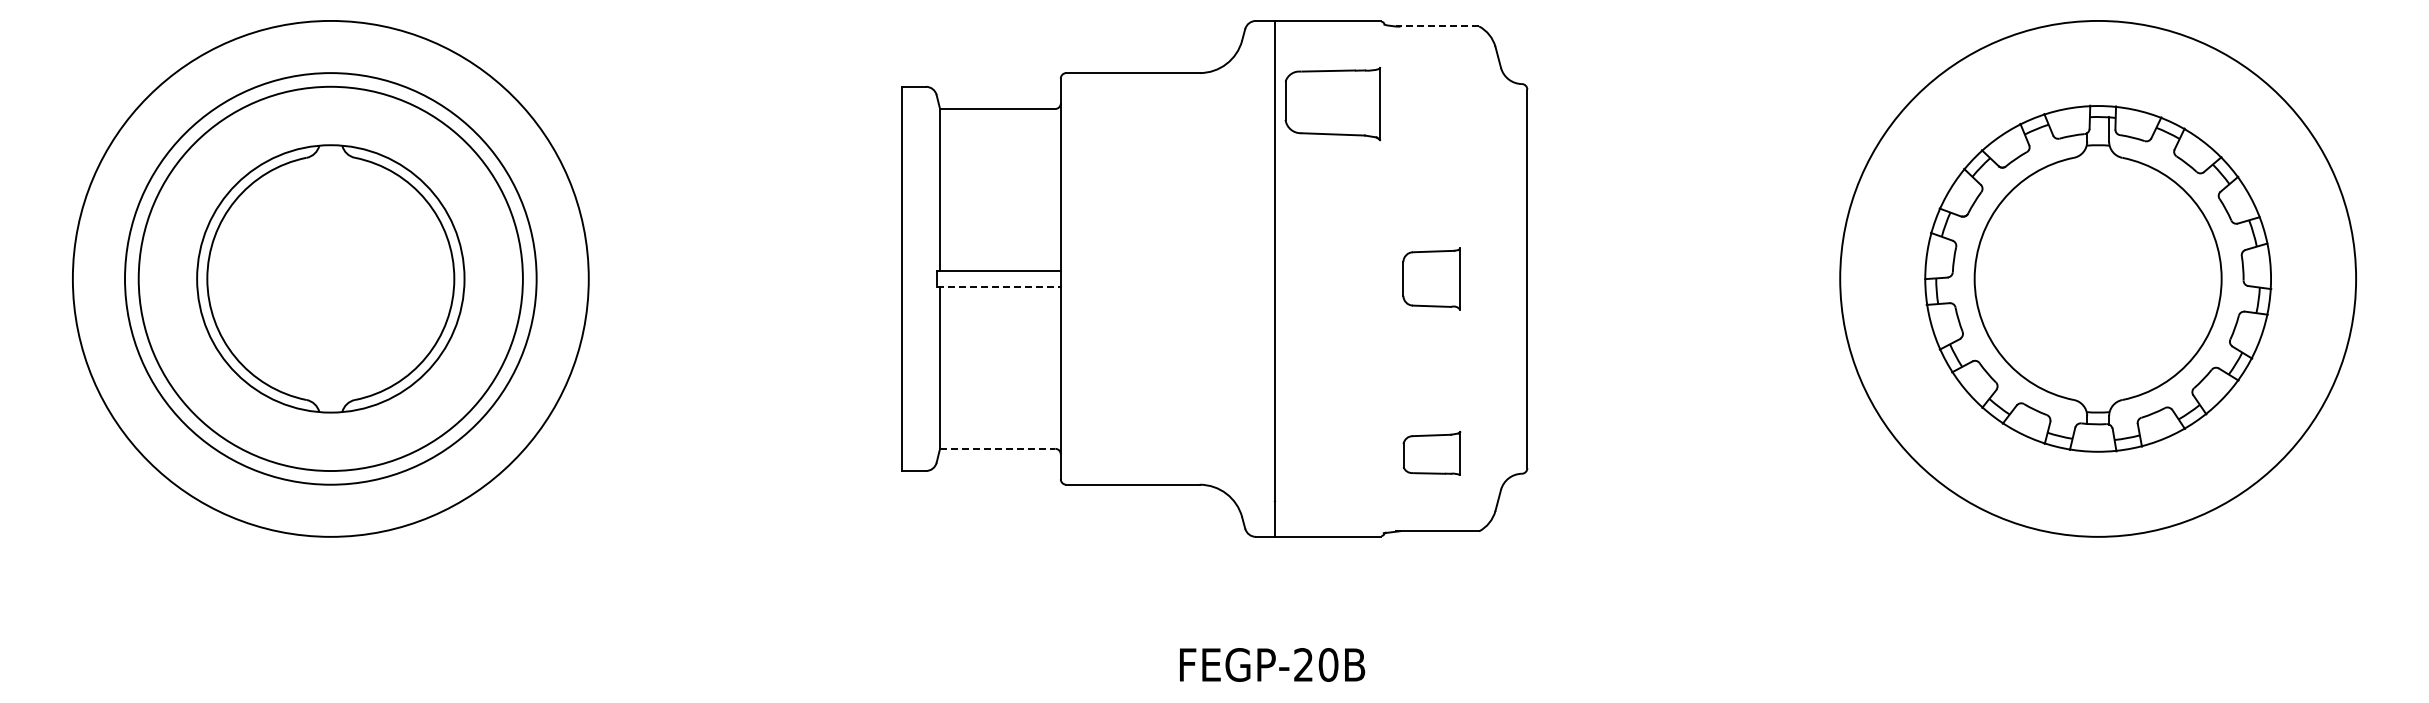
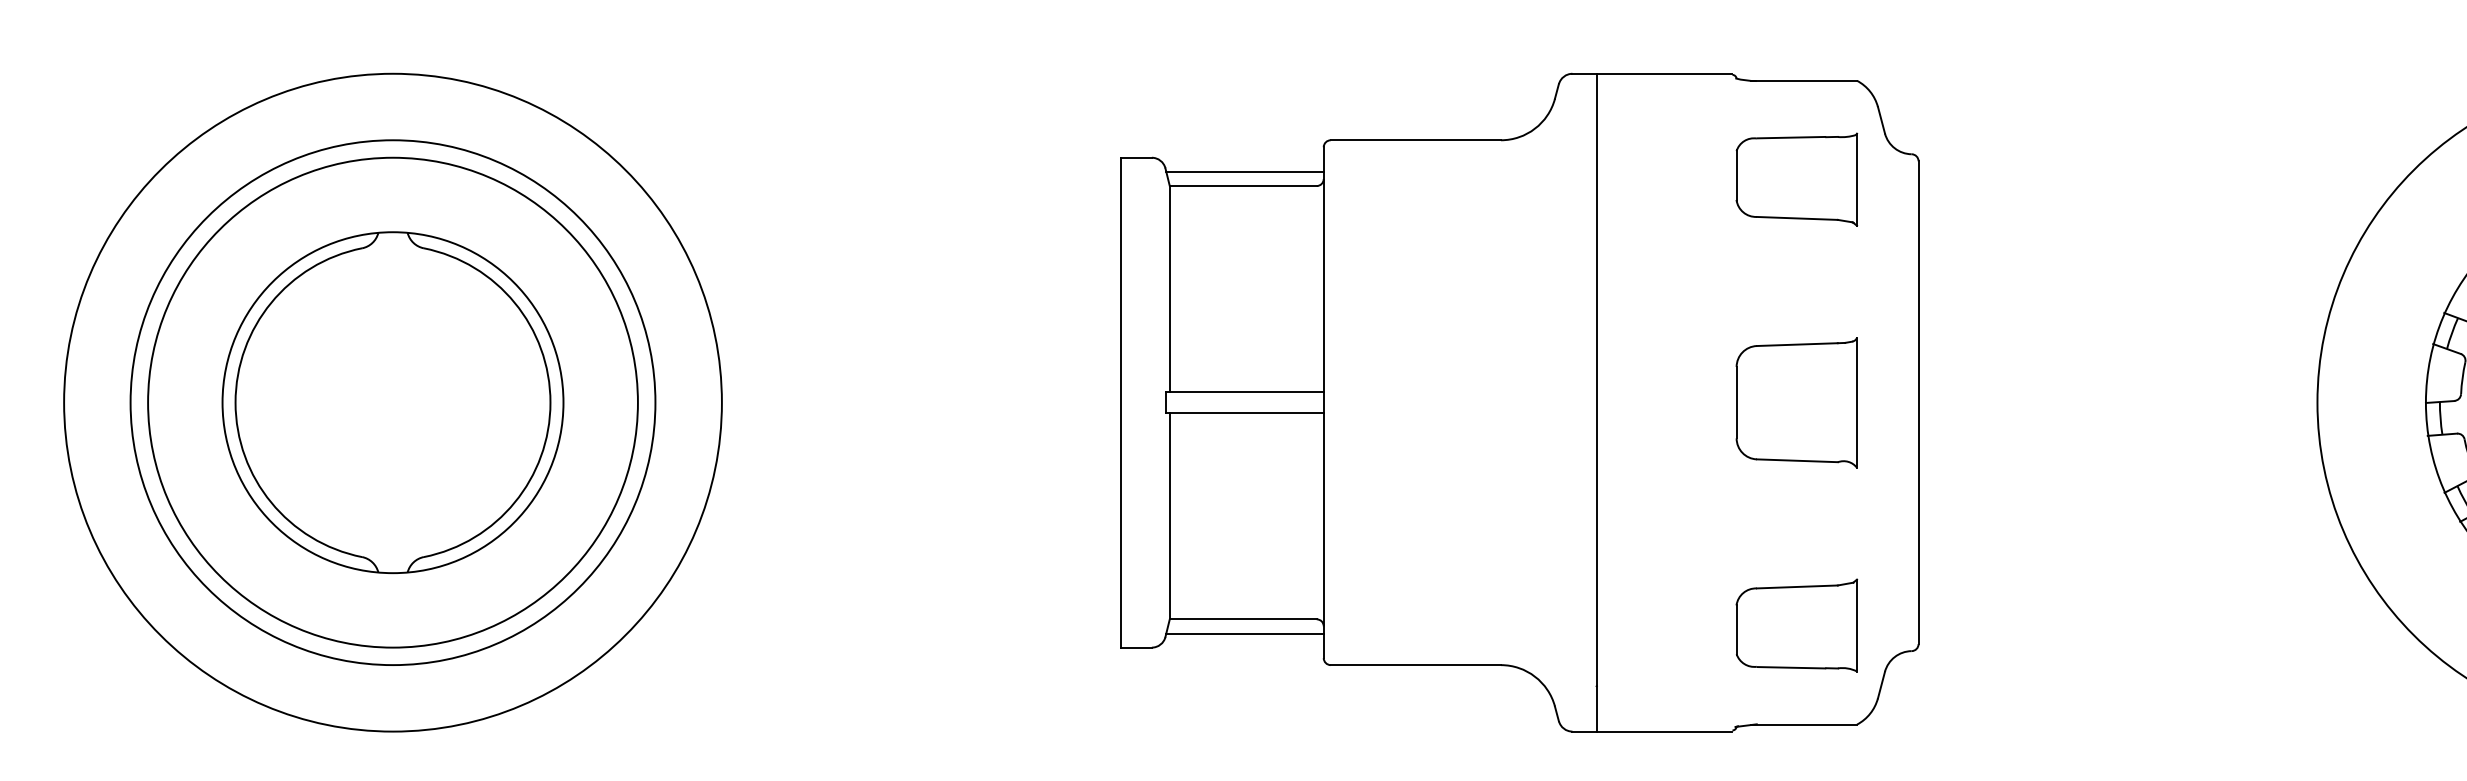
line: (1437, 26) -> (1804, 80), dashed -> solid
line: (998, 97) -> (1244, 171), added
part: (1332, 104) -> (1796, 180), moved
part: (1431, 278) -> (1796, 402), size x1.67
line: (999, 287) -> (1245, 413), dashed -> solid
line: (997, 448) -> (1243, 618), dashed -> solid
part: (1431, 453) -> (1796, 625), size x1.67
line: (998, 460) -> (1244, 634), added

